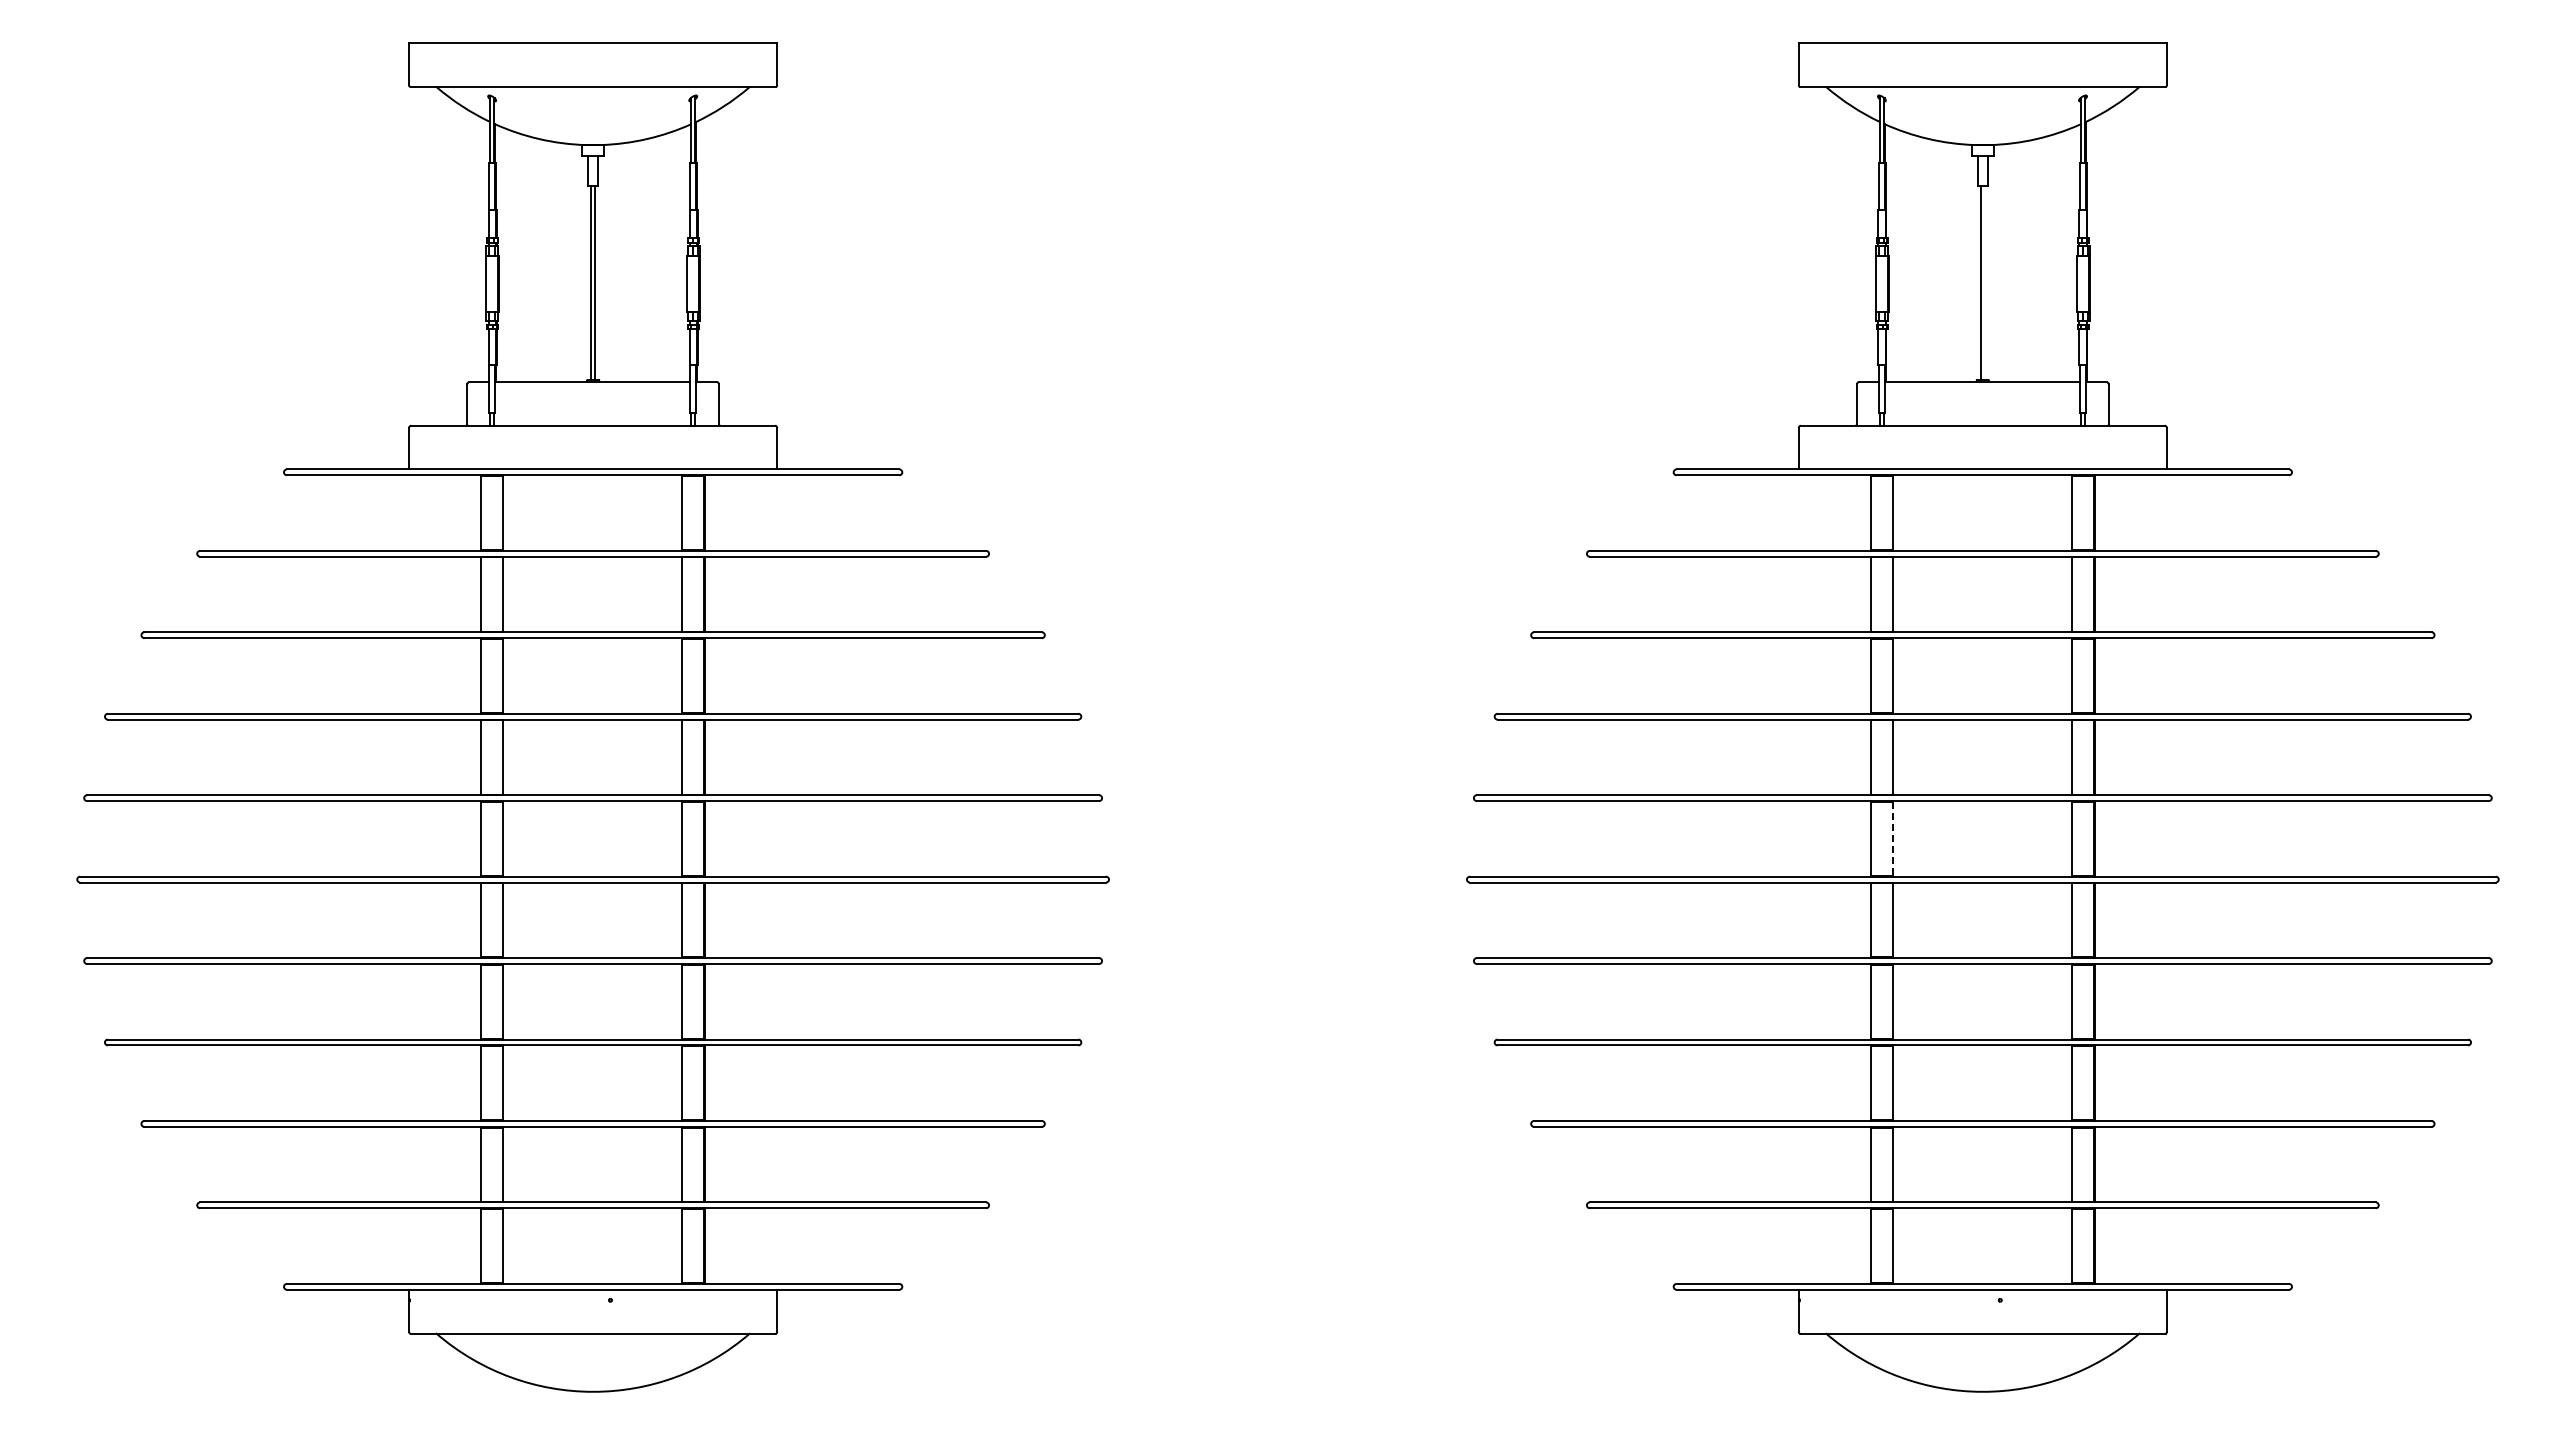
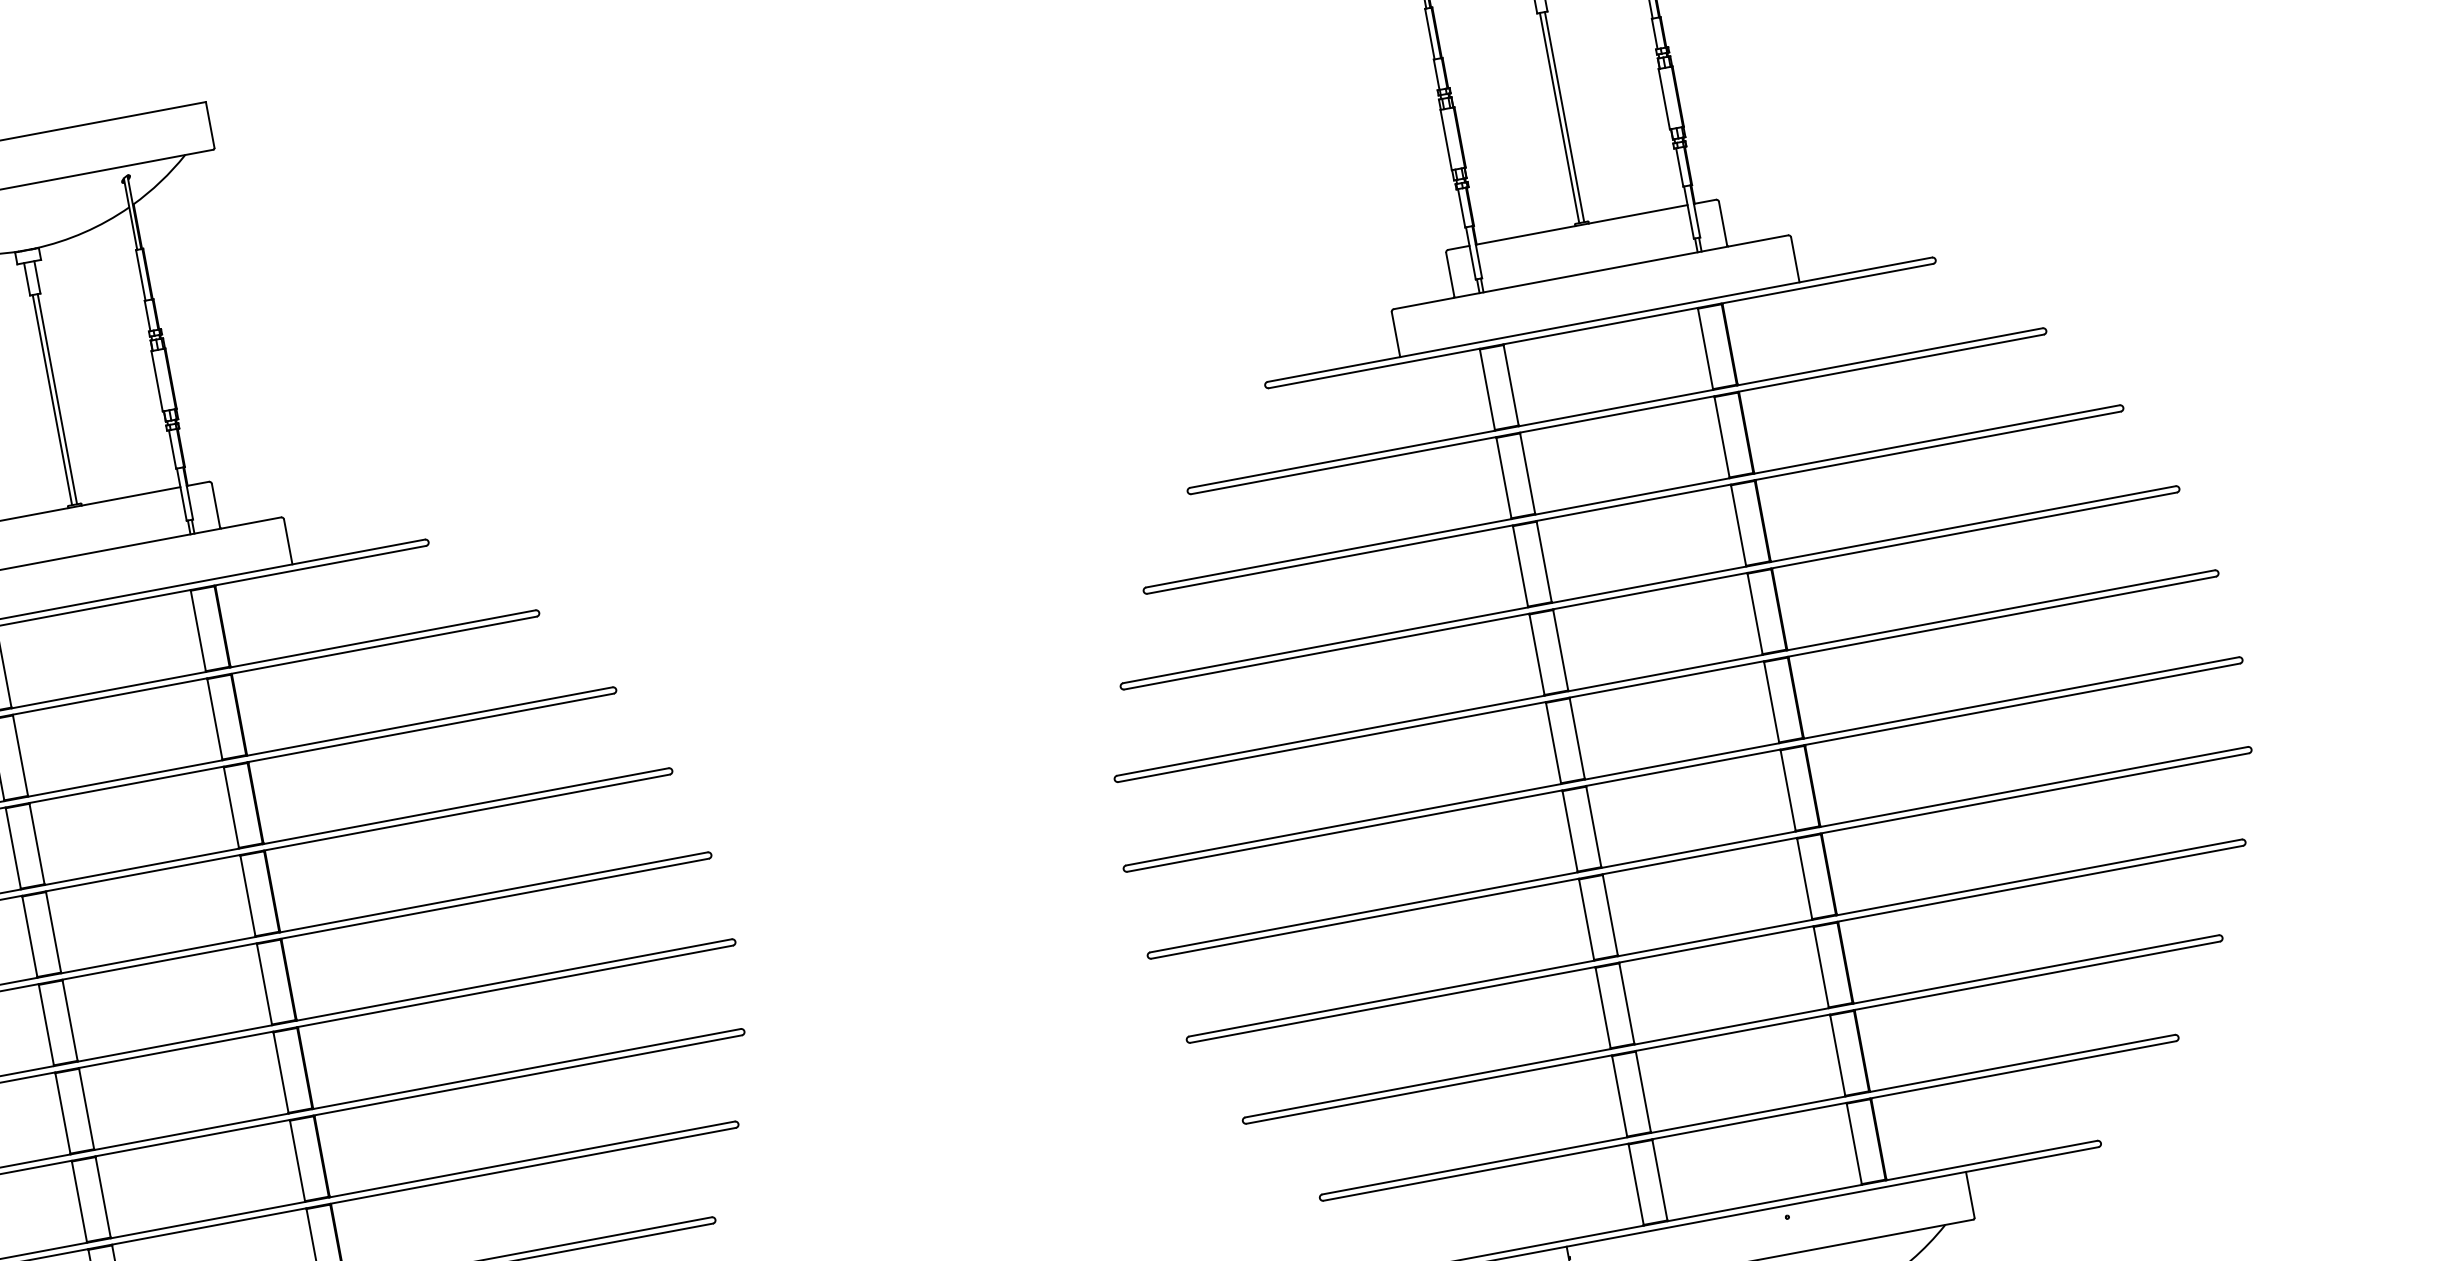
line: (1985, 282) -> (1564, 116), added
line: (1892, 839) -> (1577, 739), dashed -> solid

